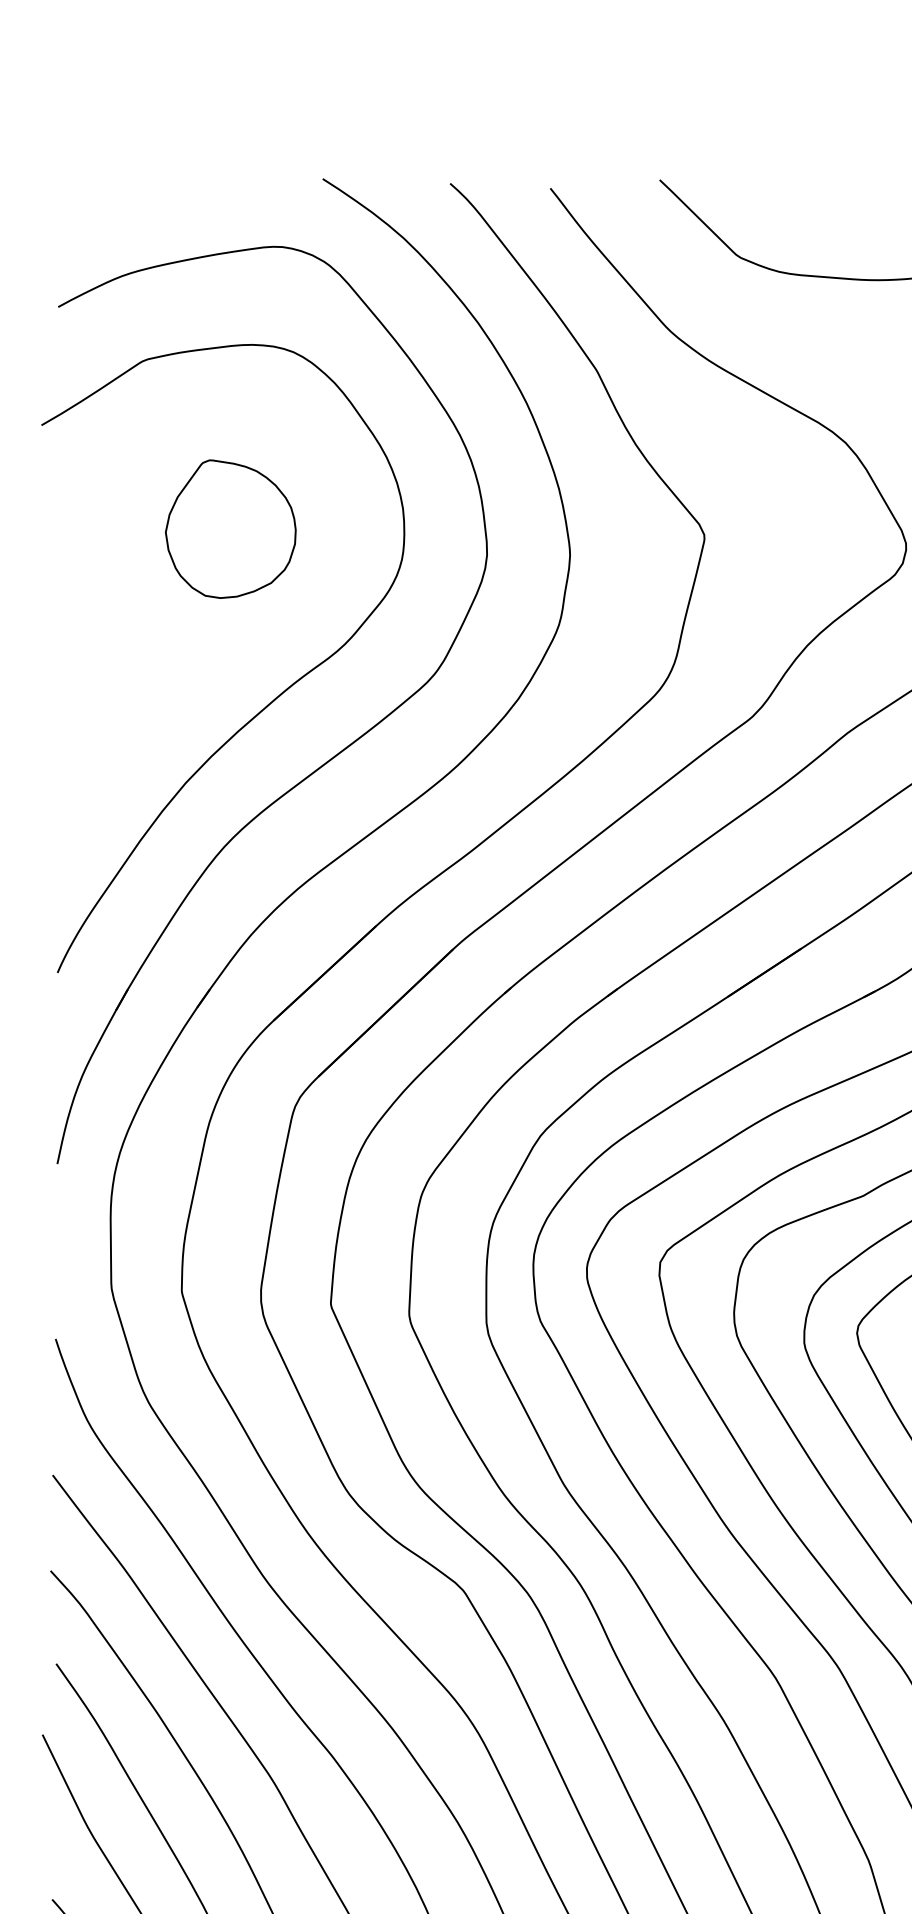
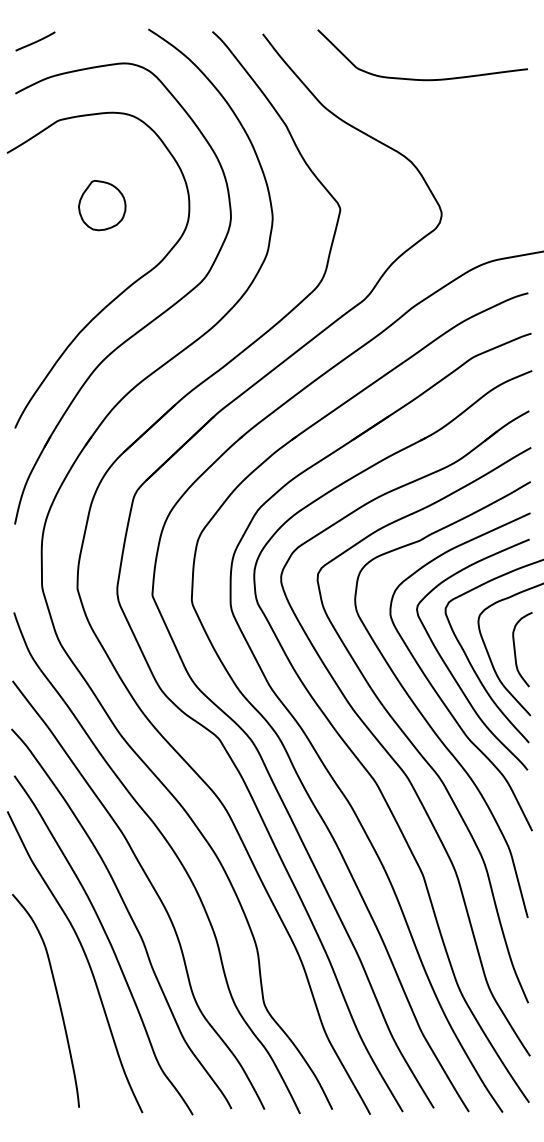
line: (98, 203) -> (35, 41), added
part: (231, 529) -> (102, 205), size x0.71

